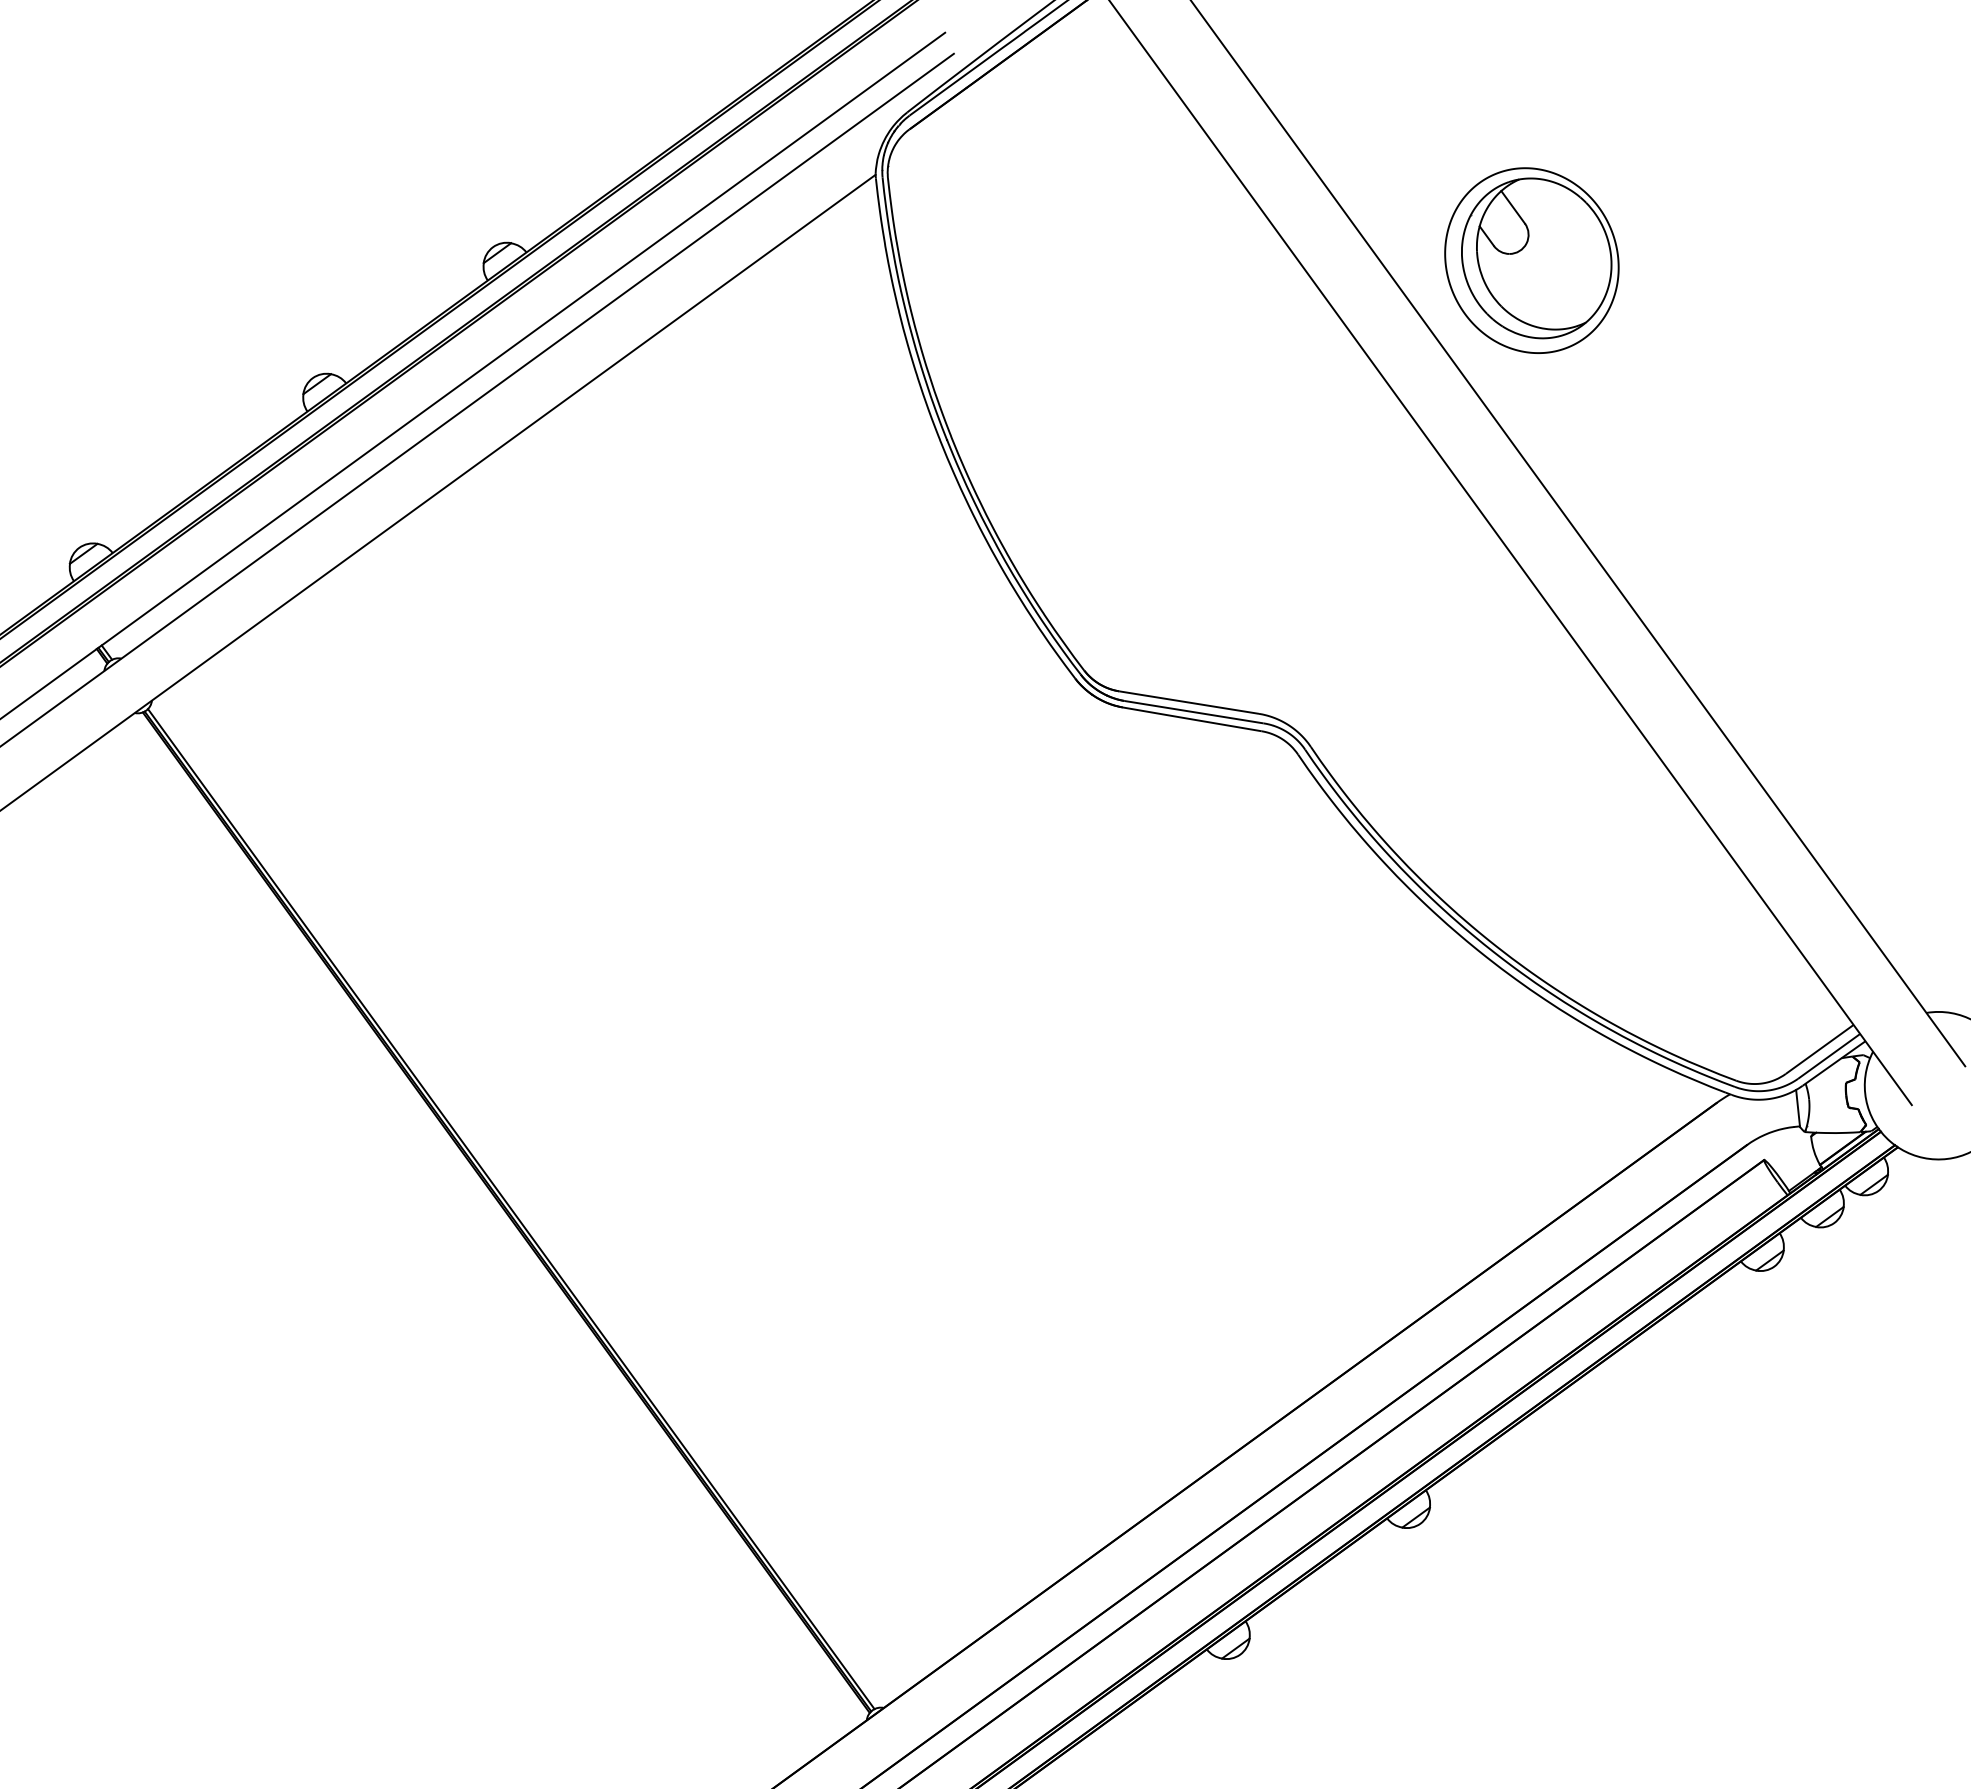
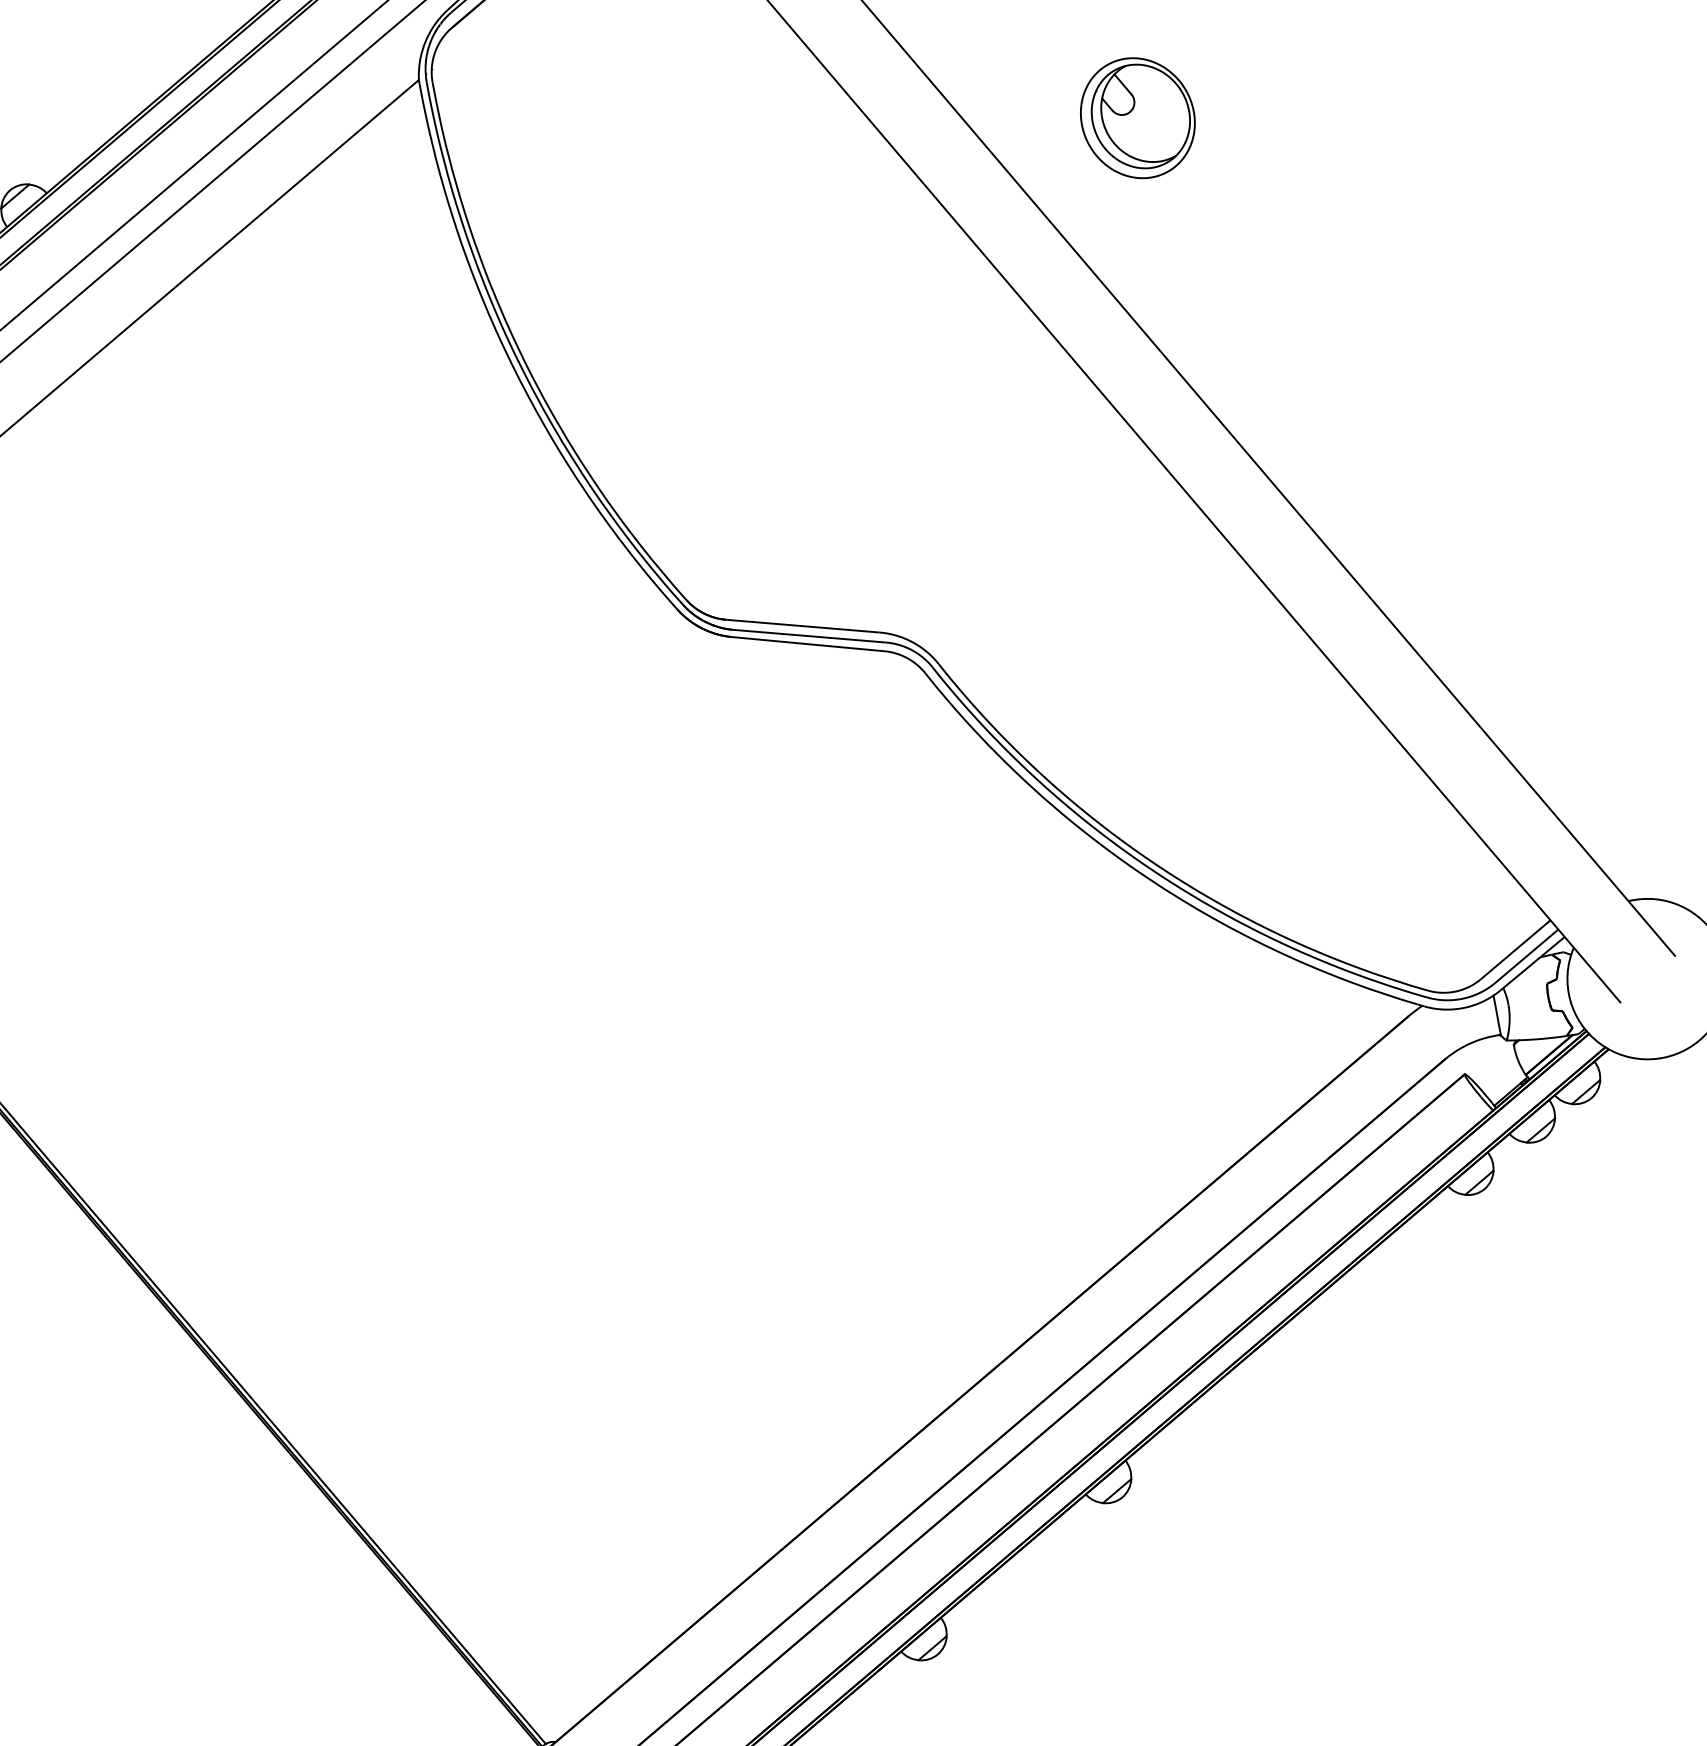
part: (1531, 260) -> (1137, 118), size x0.6

